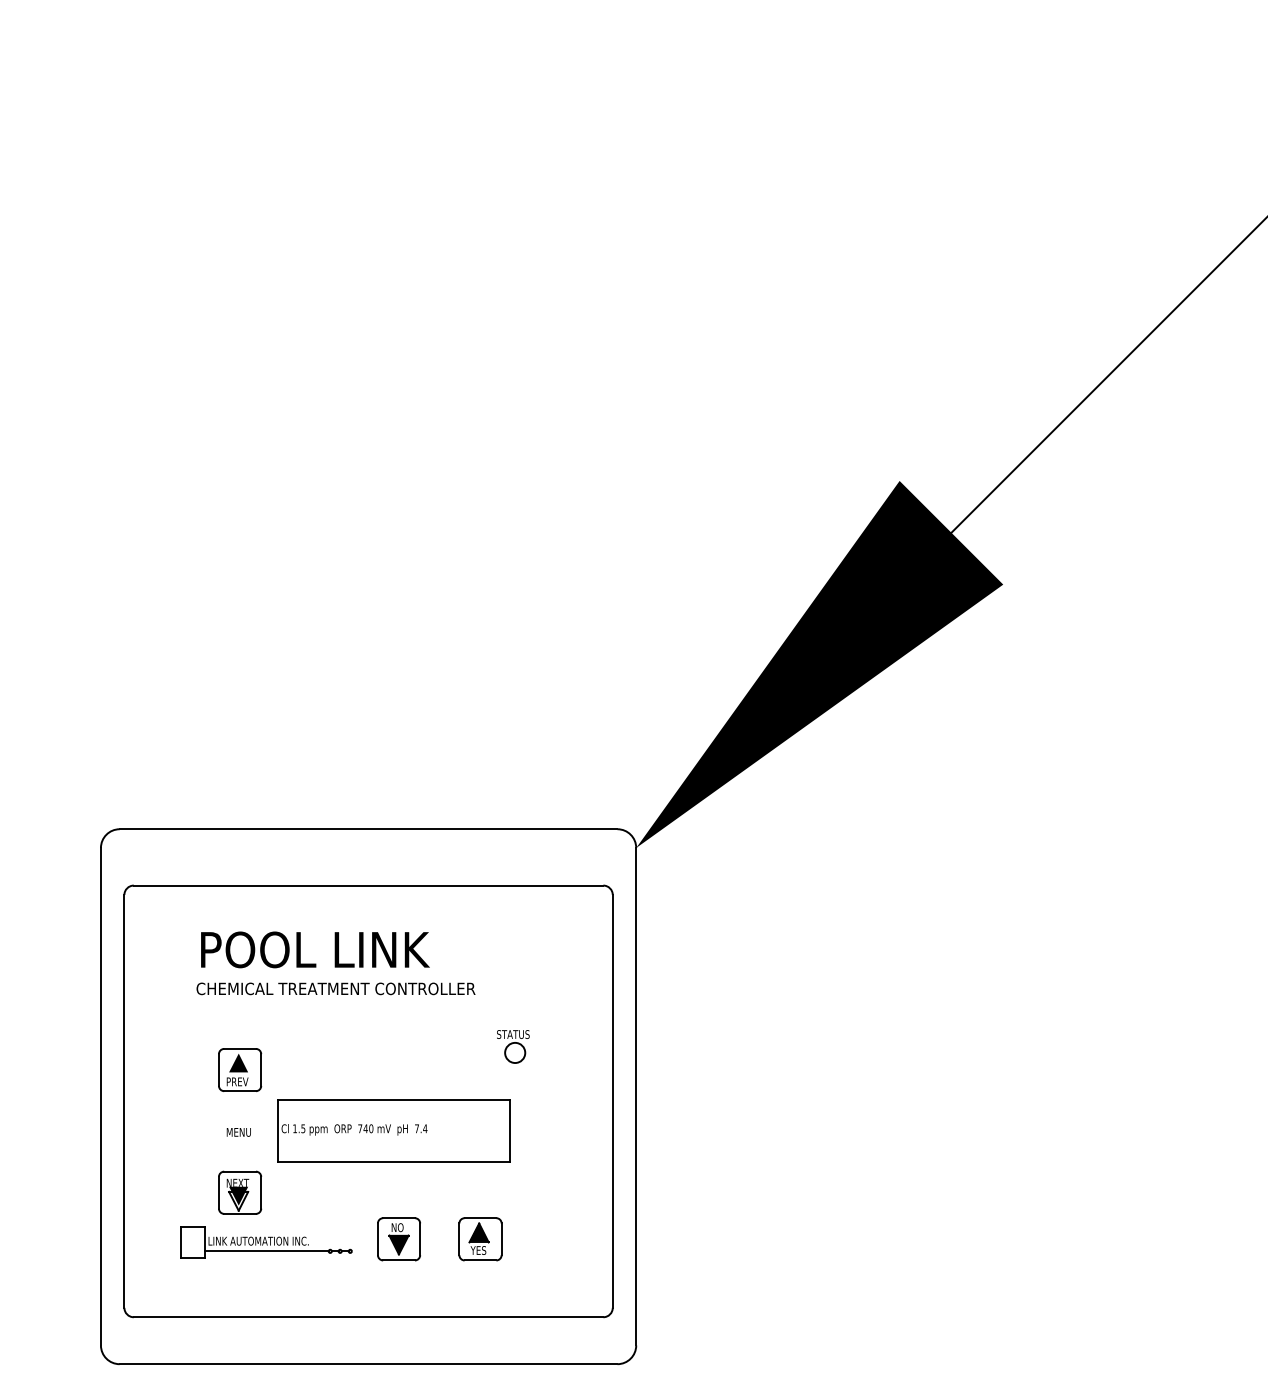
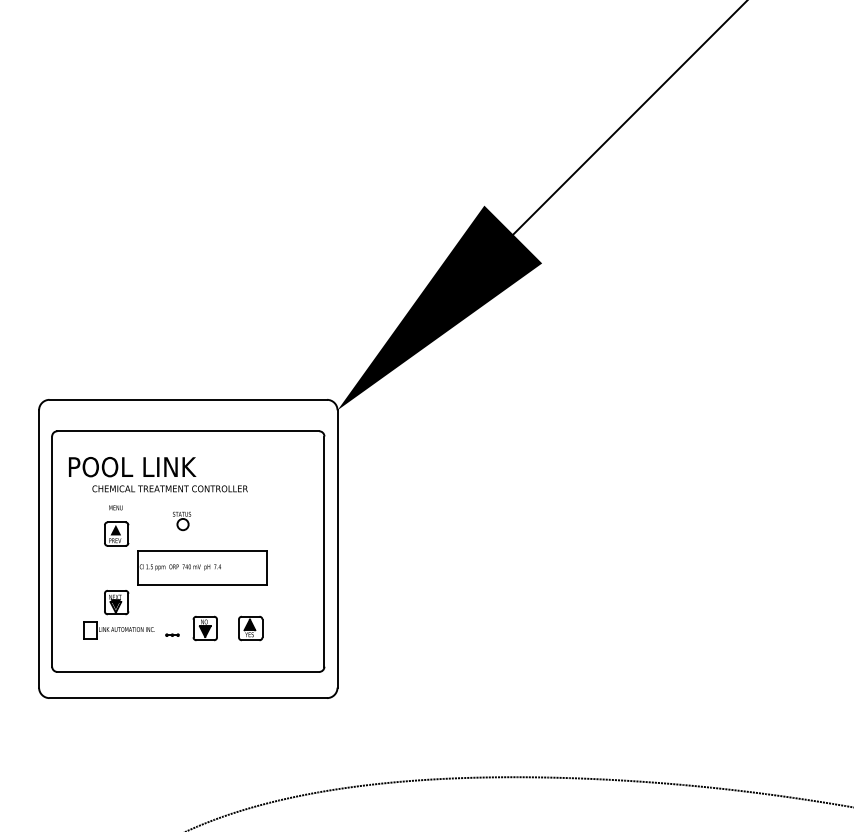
text: (315, 950) -> (132, 467), moved
part: (514, 1047) -> (182, 521), moved
text: (238, 1131) -> (115, 507), moved
line: (266, 1251) -> (131, 635), removed

